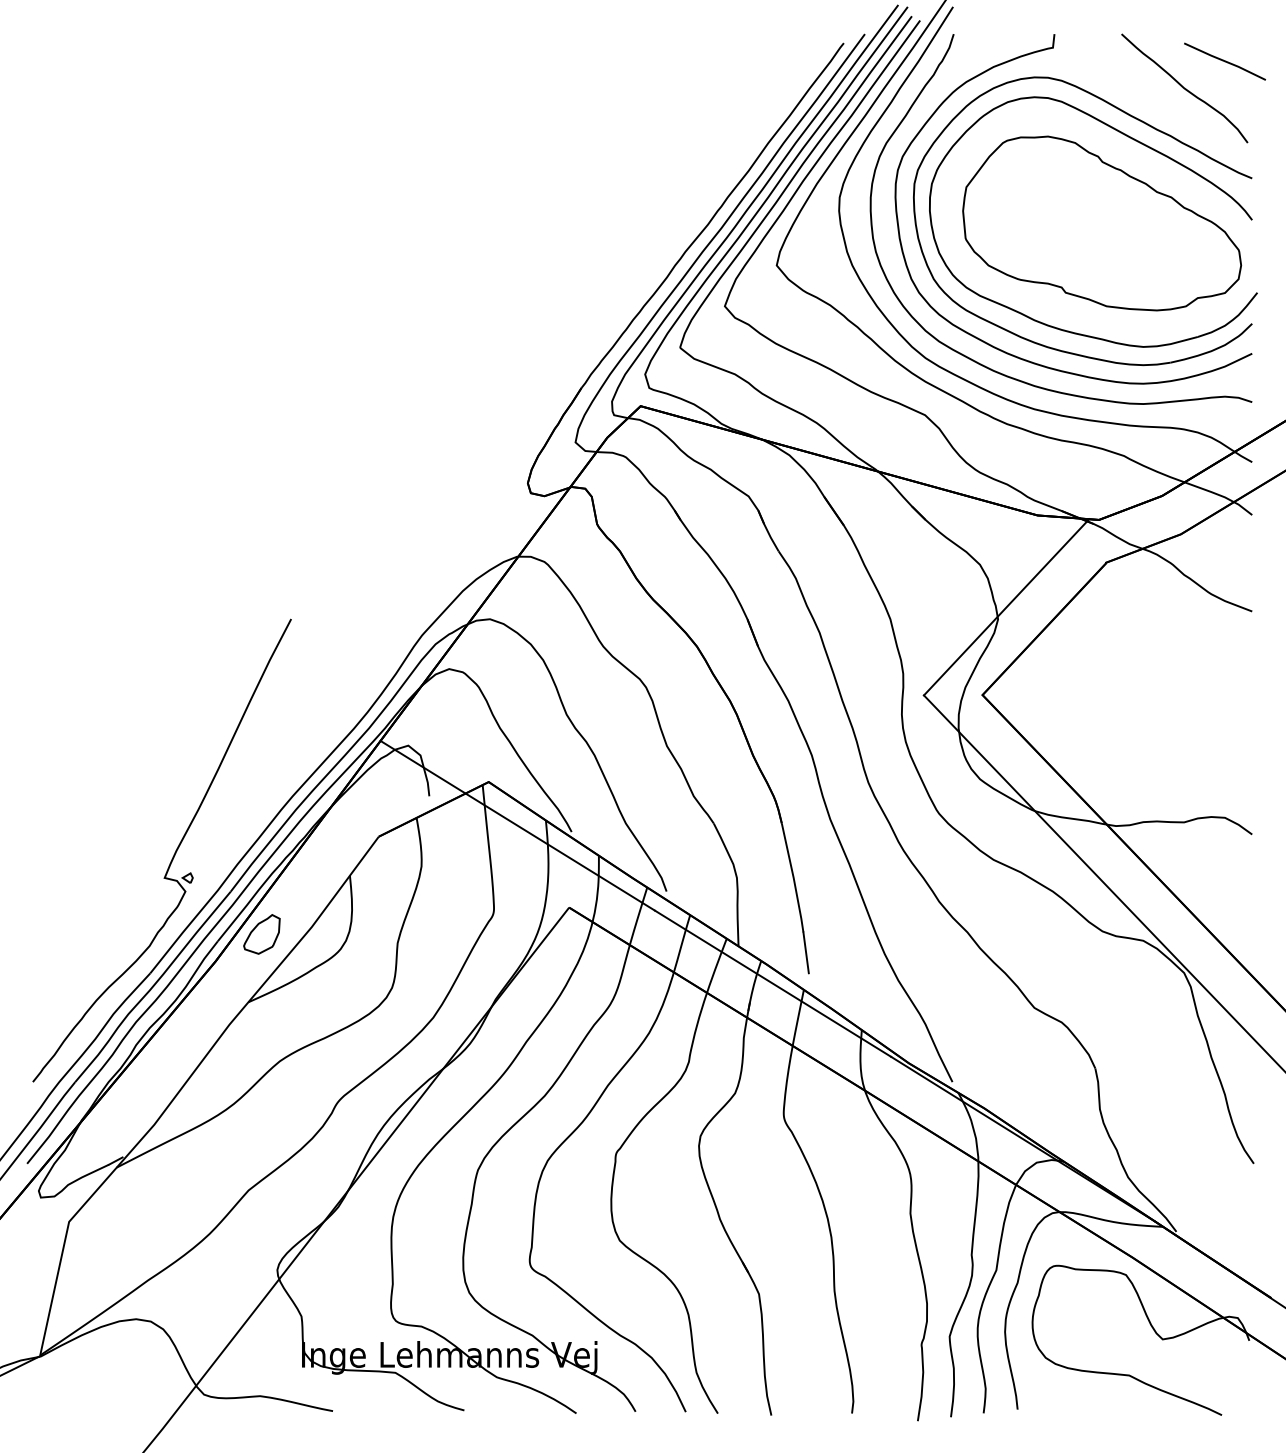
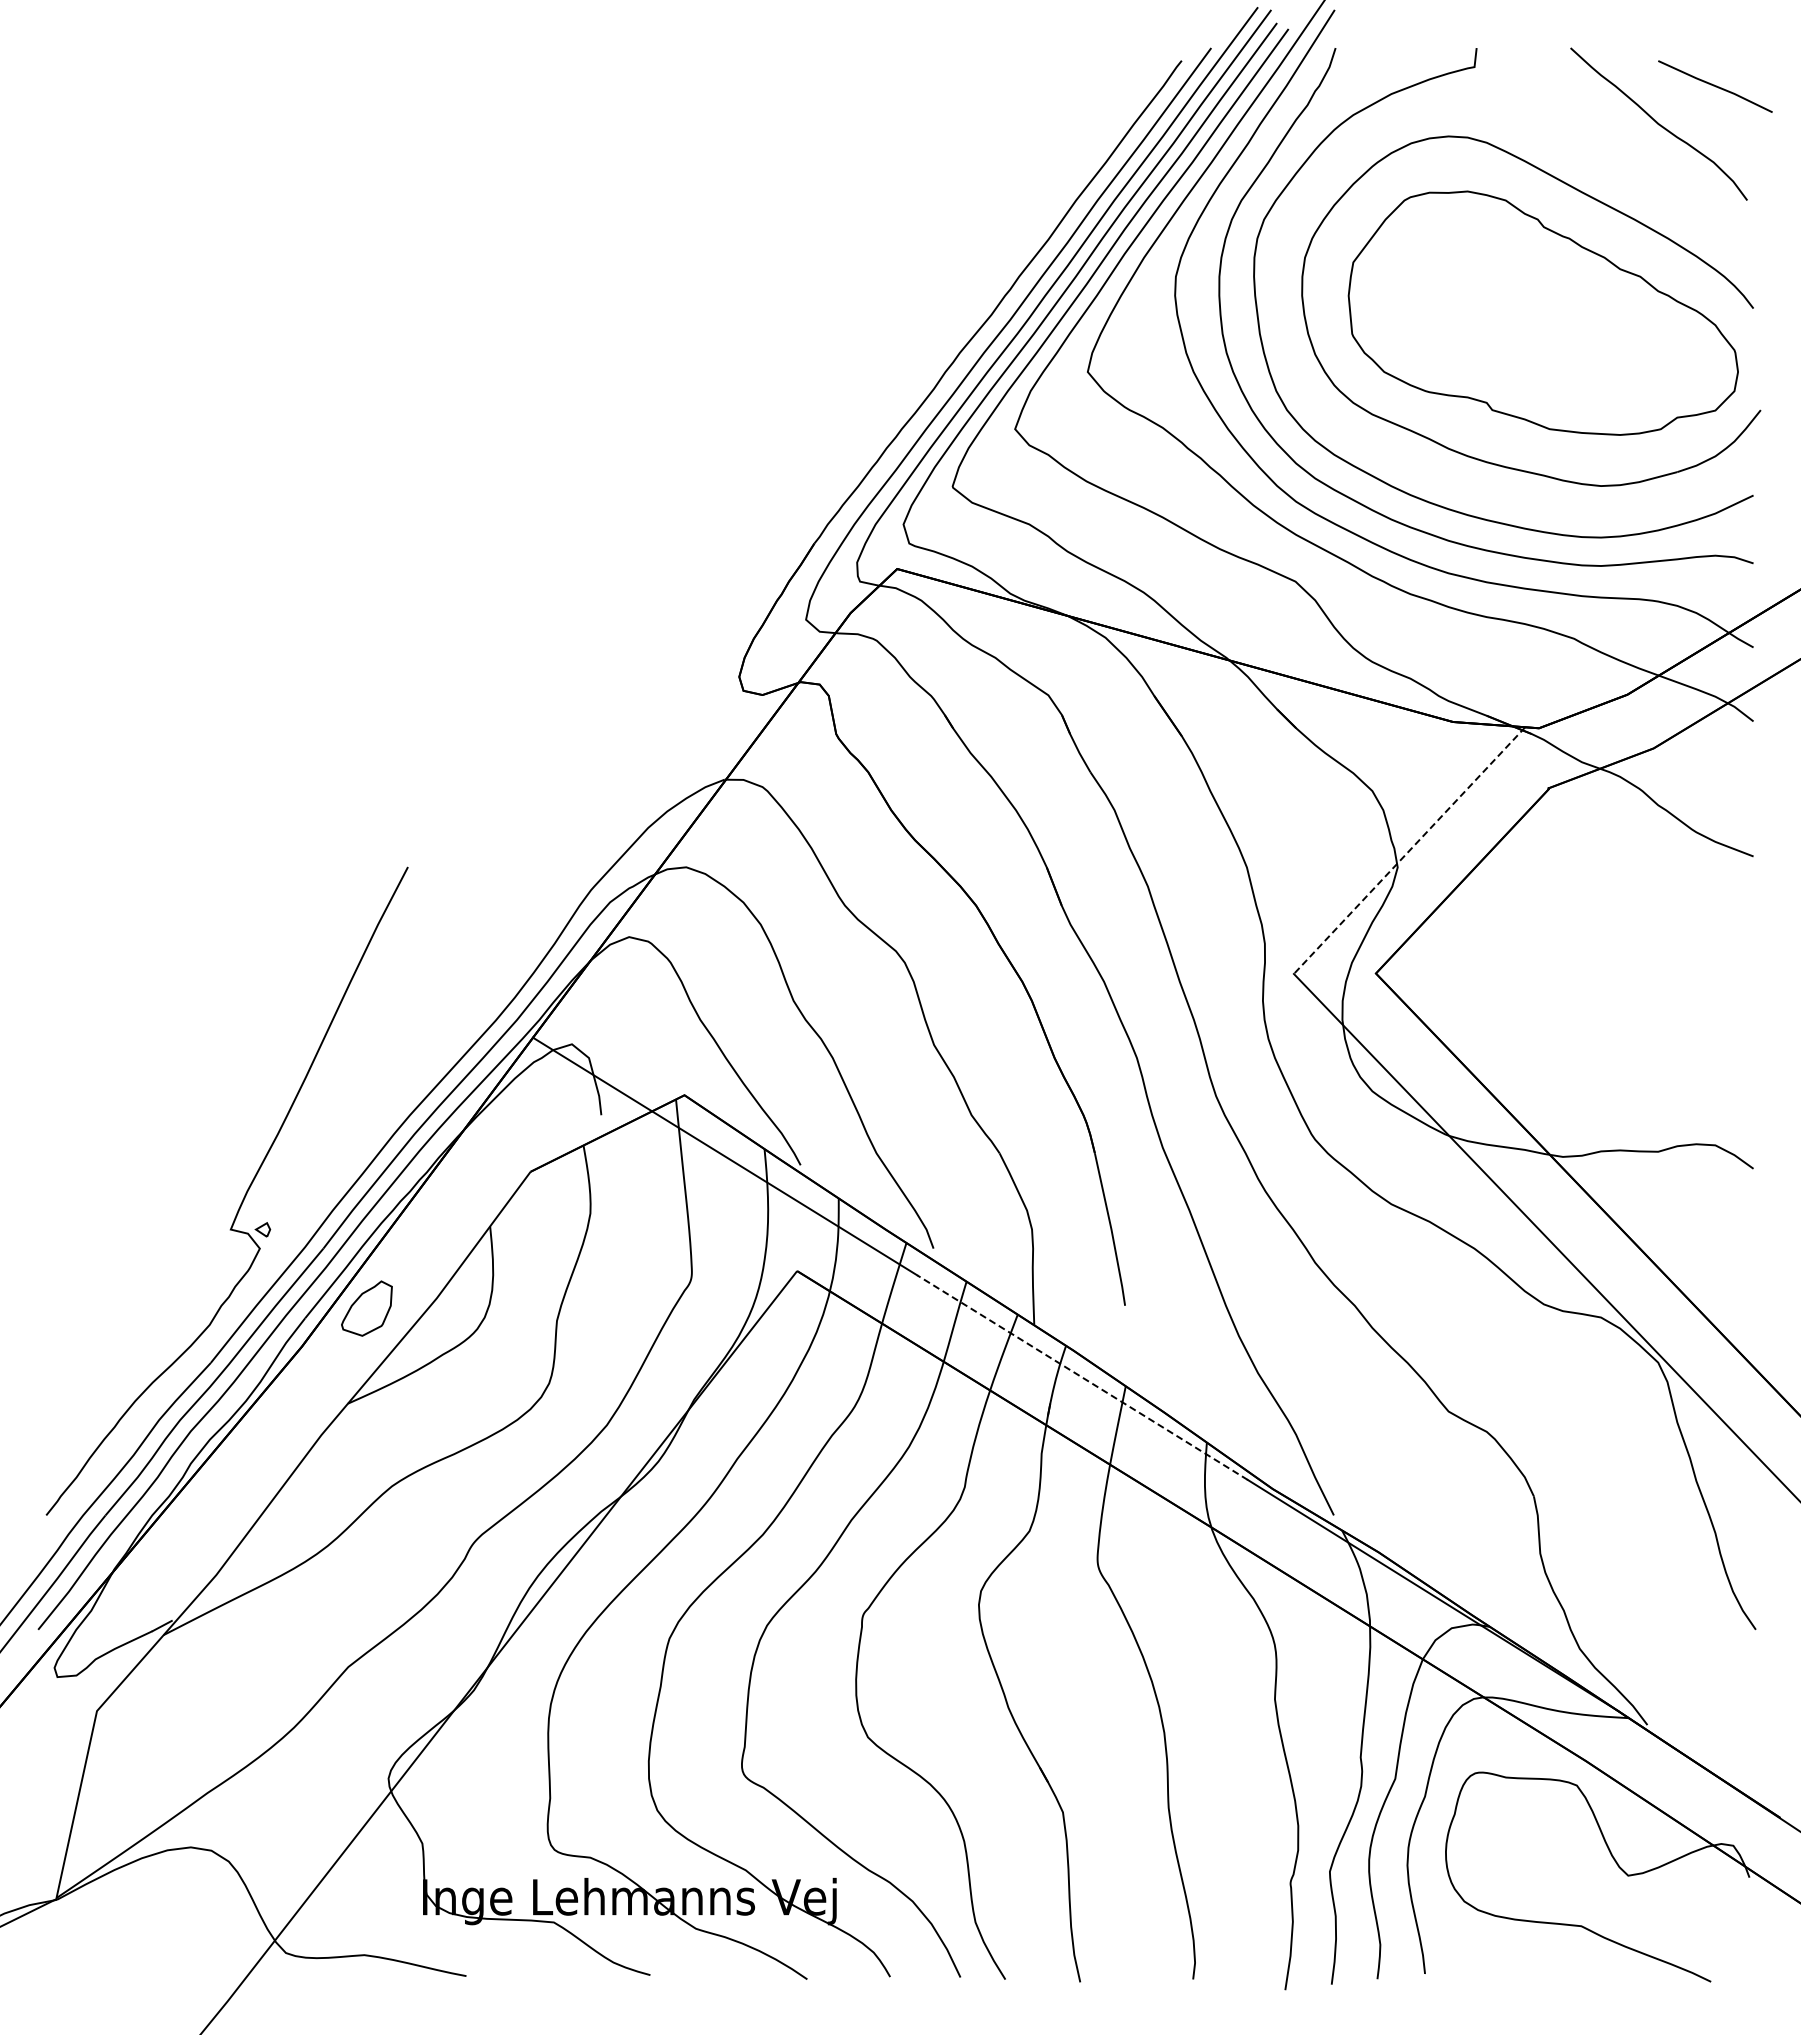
part: (1133, 118) -> (1587, 165), removed
line: (1006, 607) -> (1409, 850), solid -> dashed
line: (805, 952) -> (1128, 1333), removed
line: (772, 983) -> (1082, 1377), solid -> dashed

